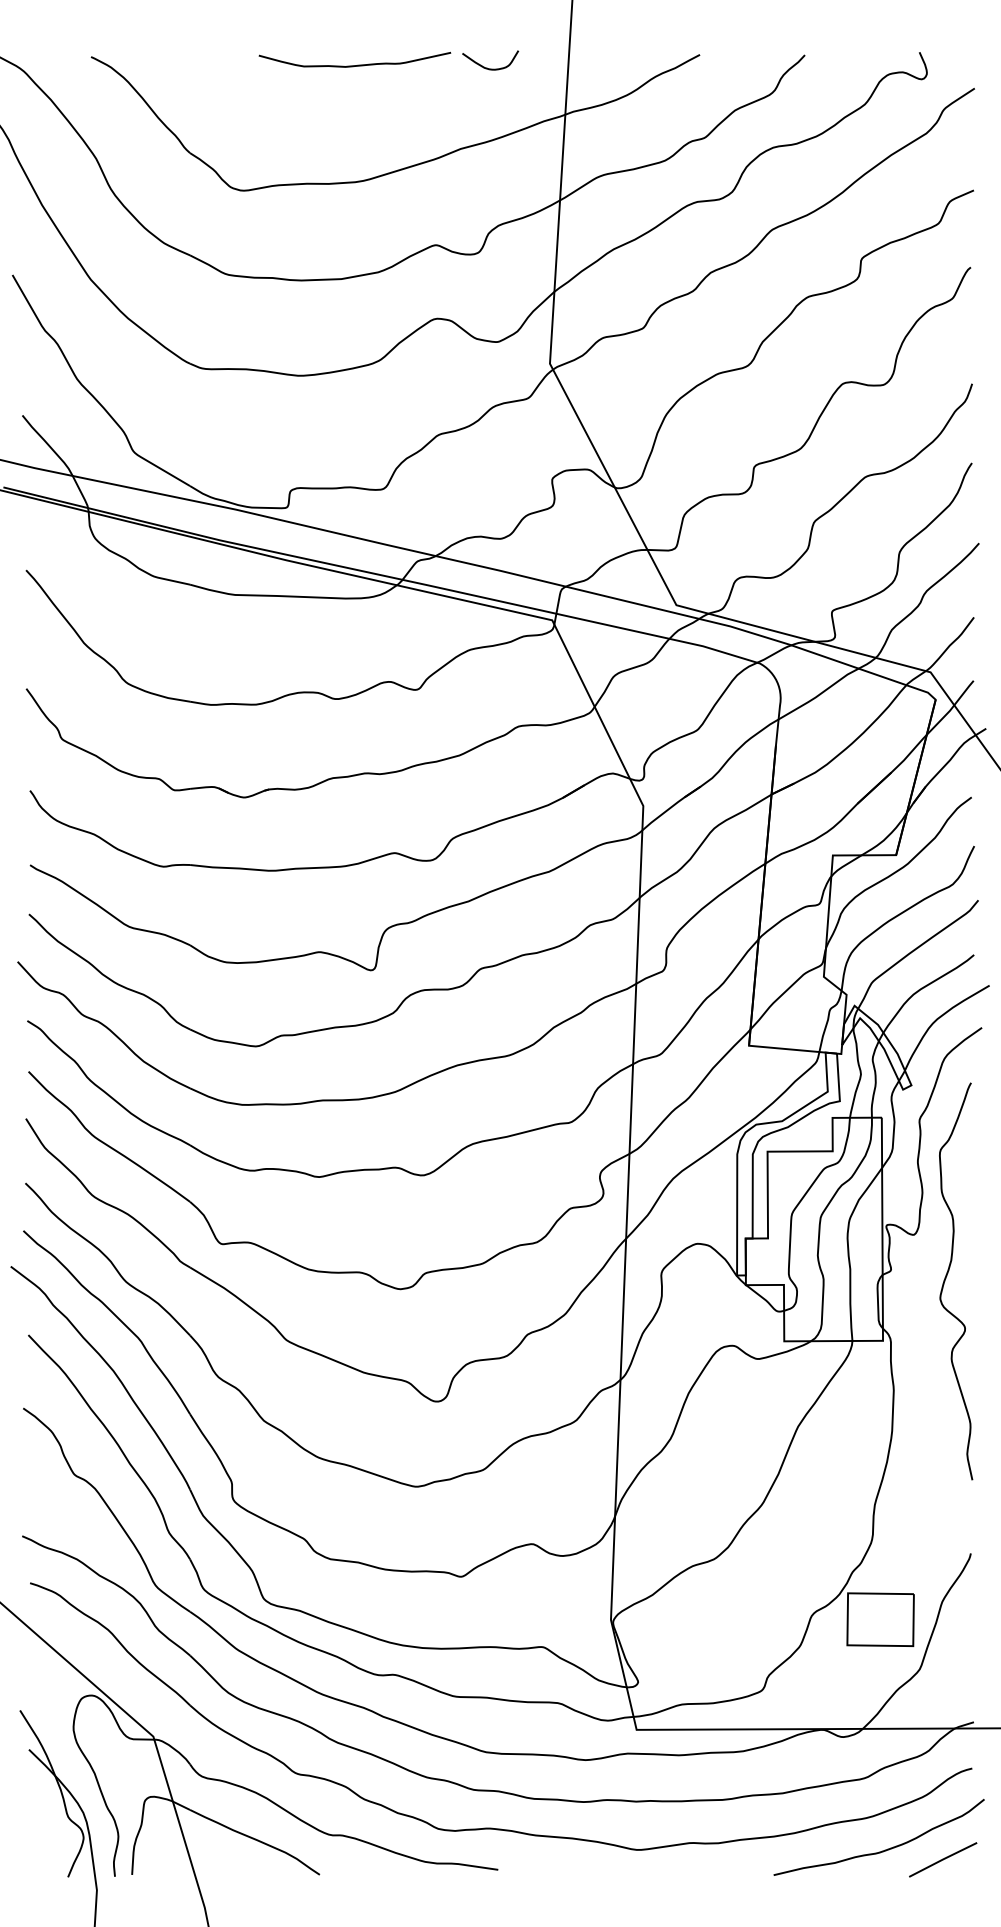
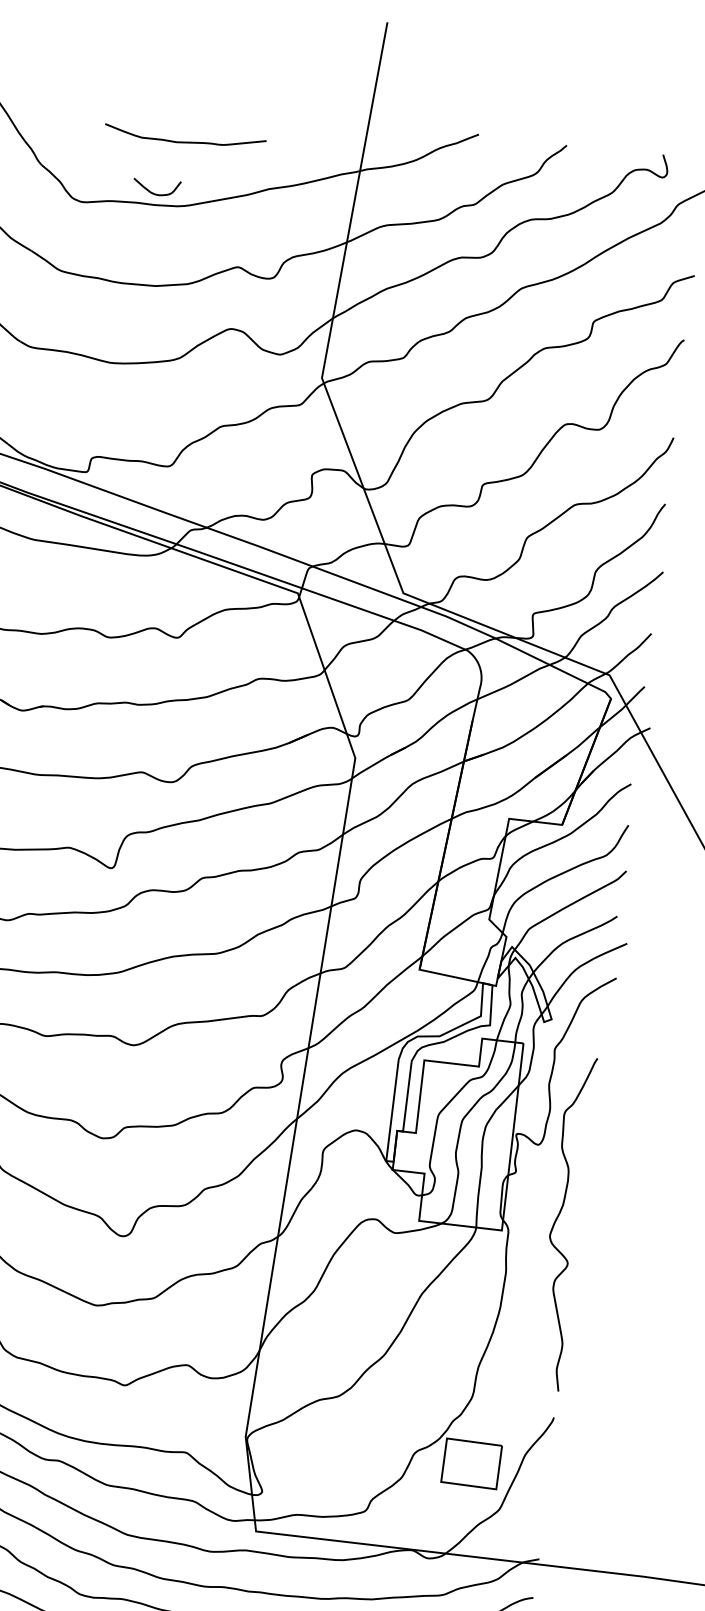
curve: (357, 64) -> (186, 141), moved
curve: (487, 67) -> (153, 192), moved
curve: (947, 1276) -> (558, 1218), moved

